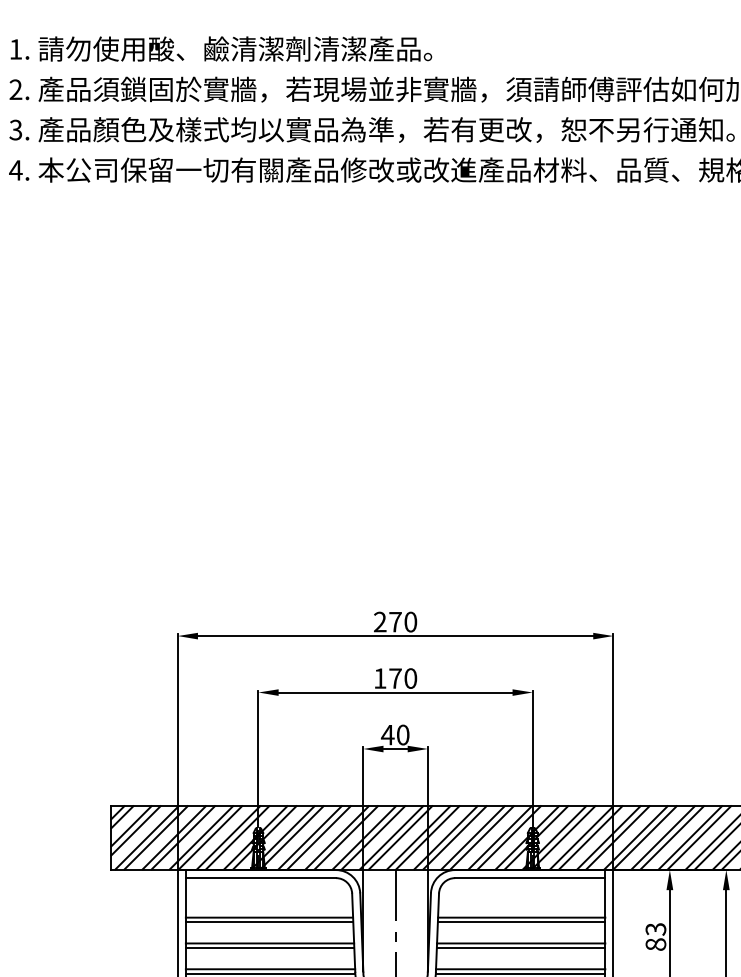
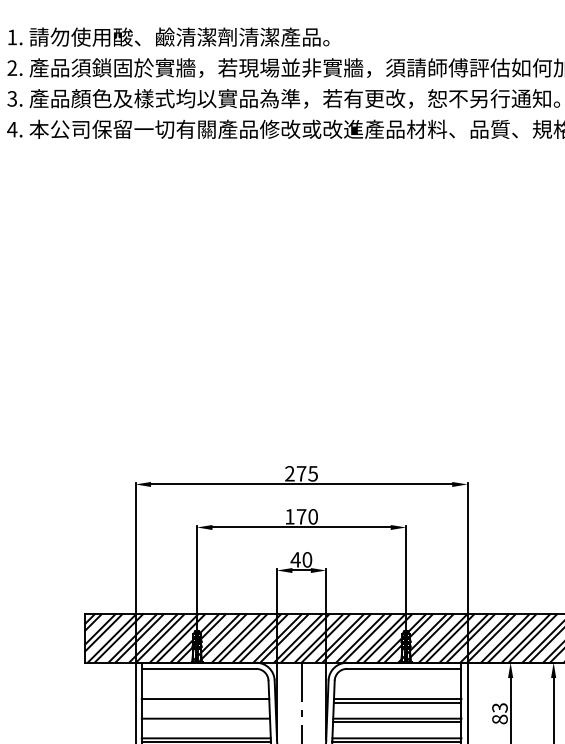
text: (410, 621) -> (312, 473), 270 -> 275
line: (269, 922) -> (205, 702), removed
line: (269, 948) -> (205, 722), removed

